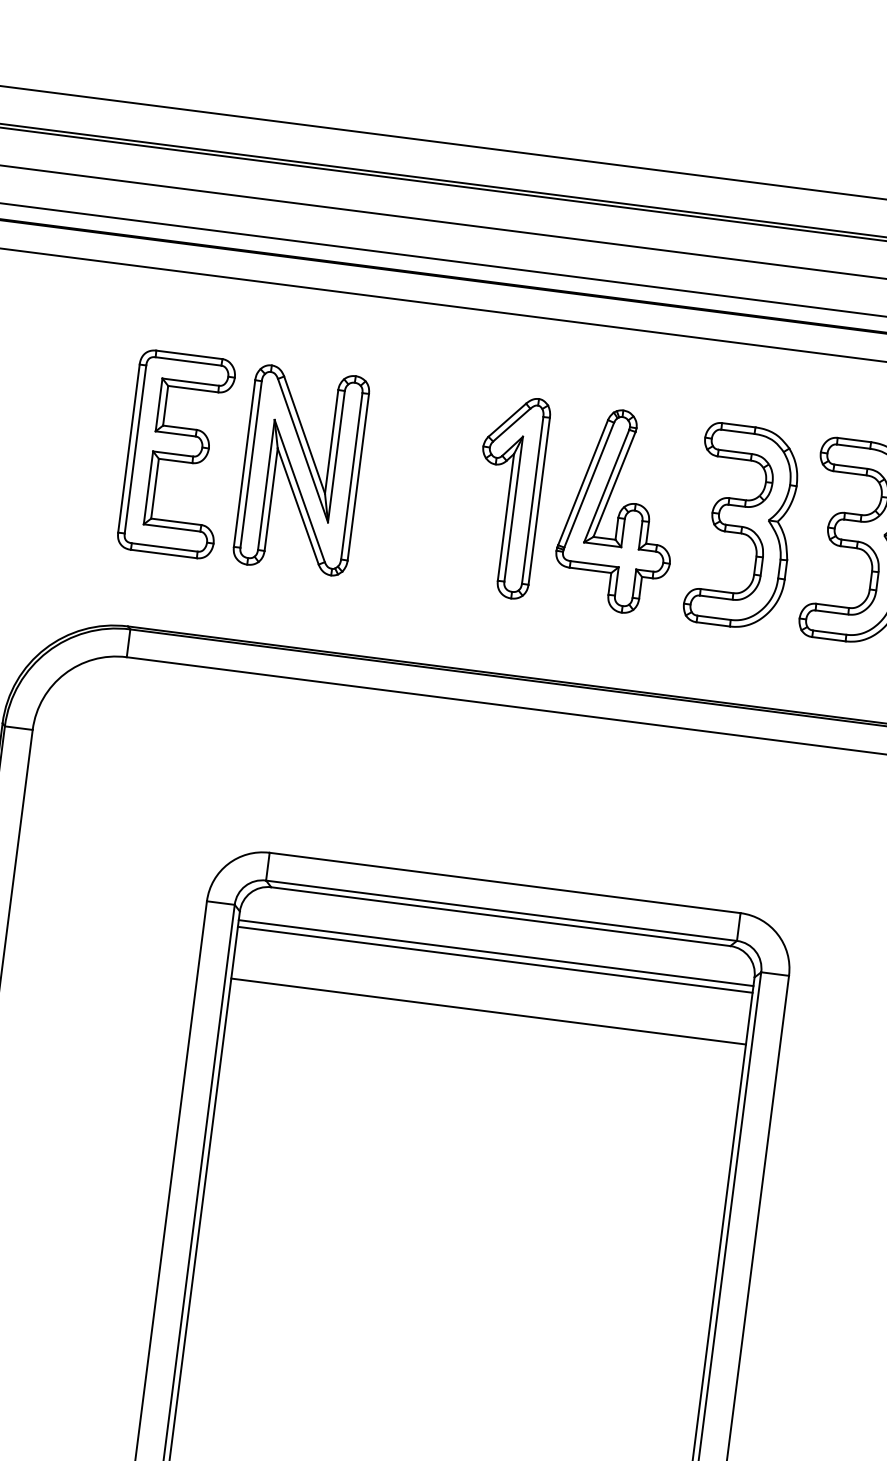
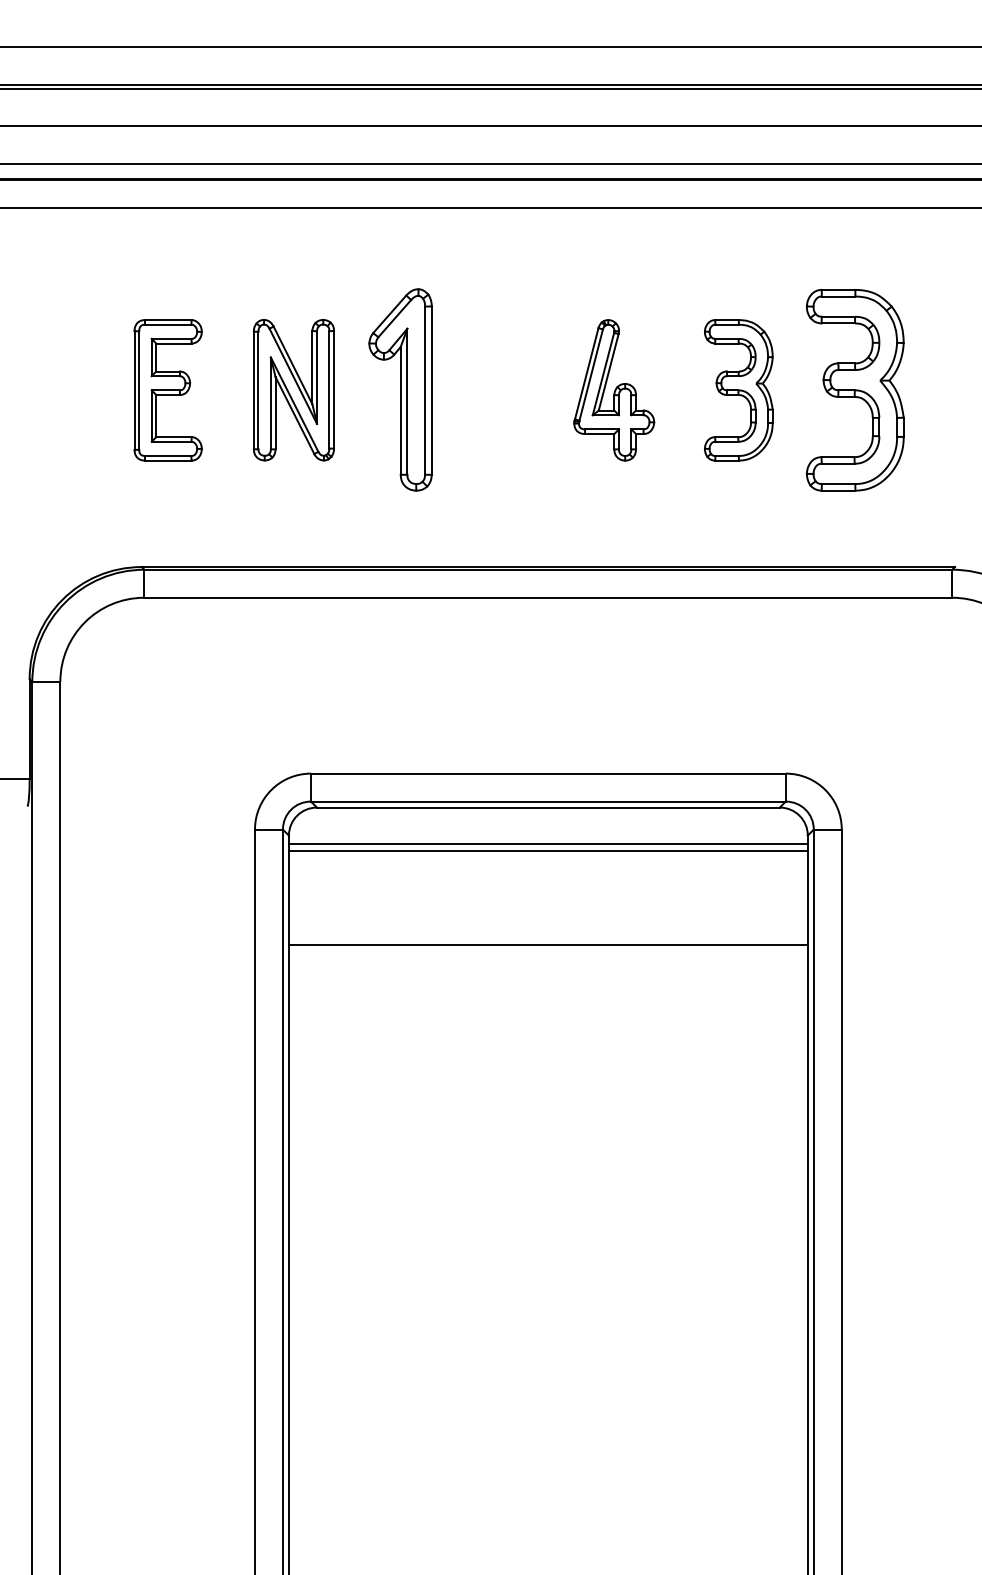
part: (176, 454) -> (168, 390), size x0.7
part: (301, 469) -> (293, 389), size x0.7
part: (508, 496) -> (400, 389), moved
part: (619, 511) -> (614, 390), size x0.7
part: (742, 527) -> (738, 390), size x0.7
line: (487, 1011) -> (547, 945), moved

